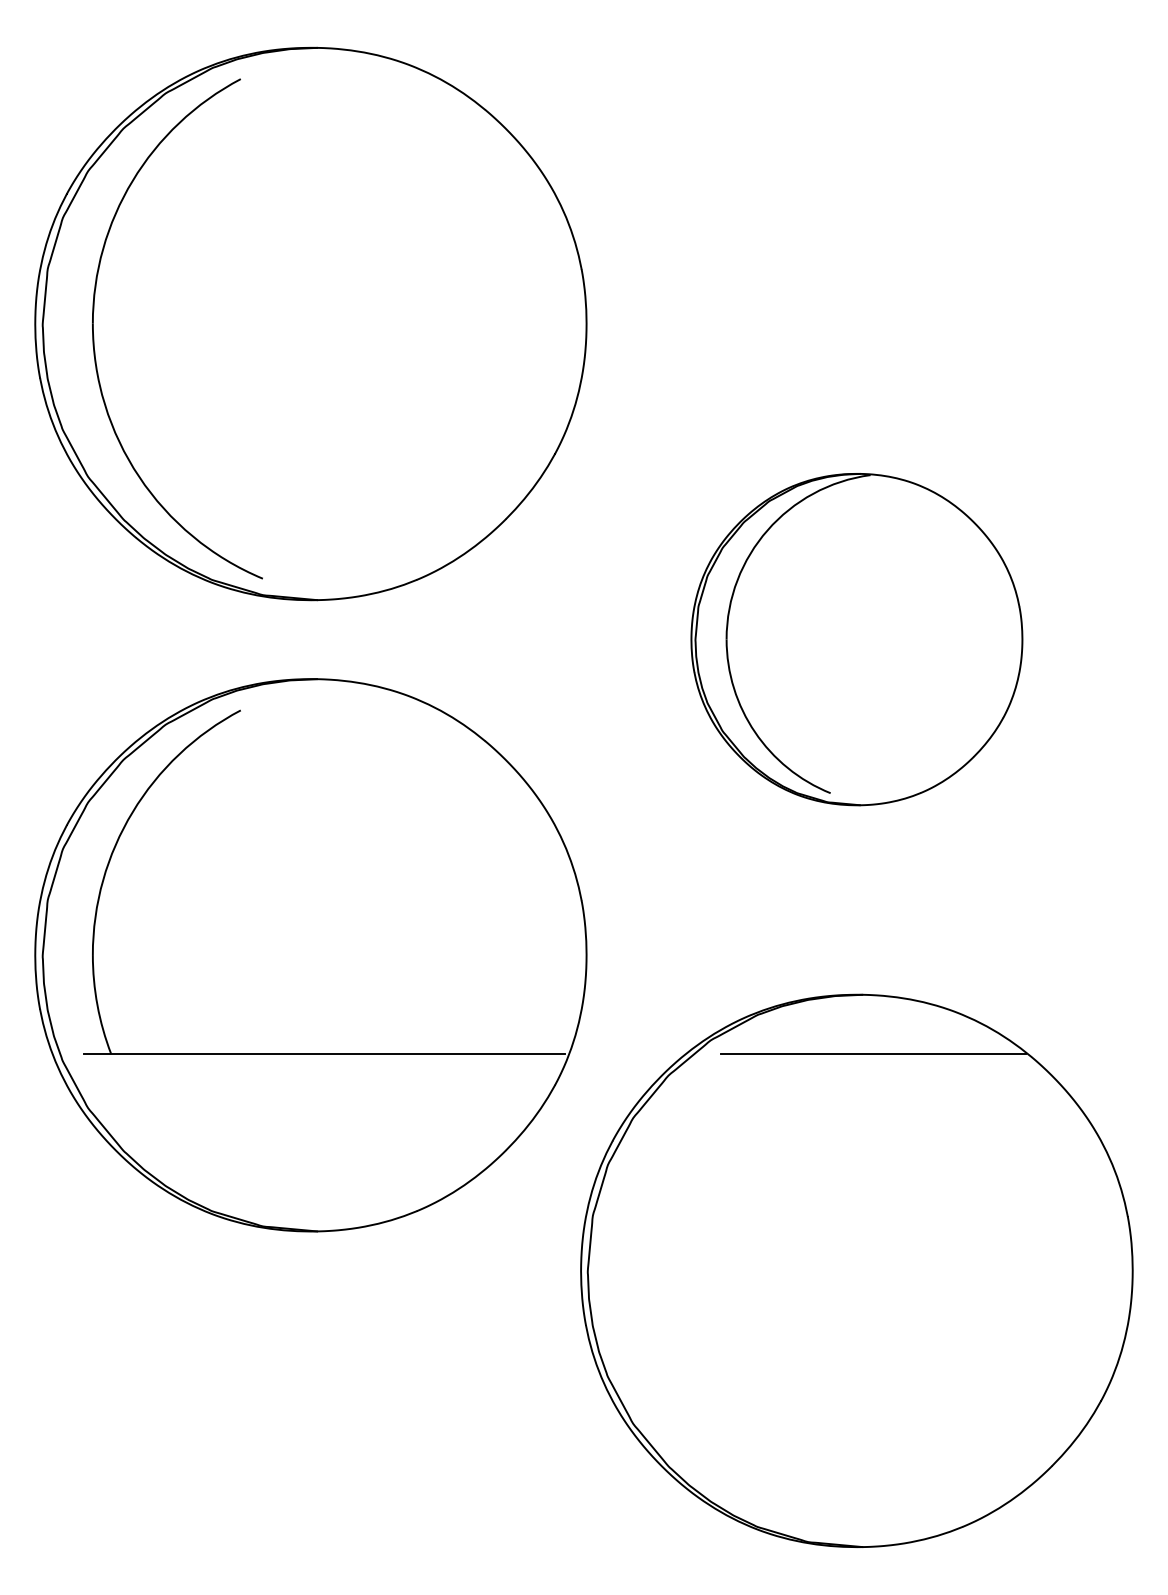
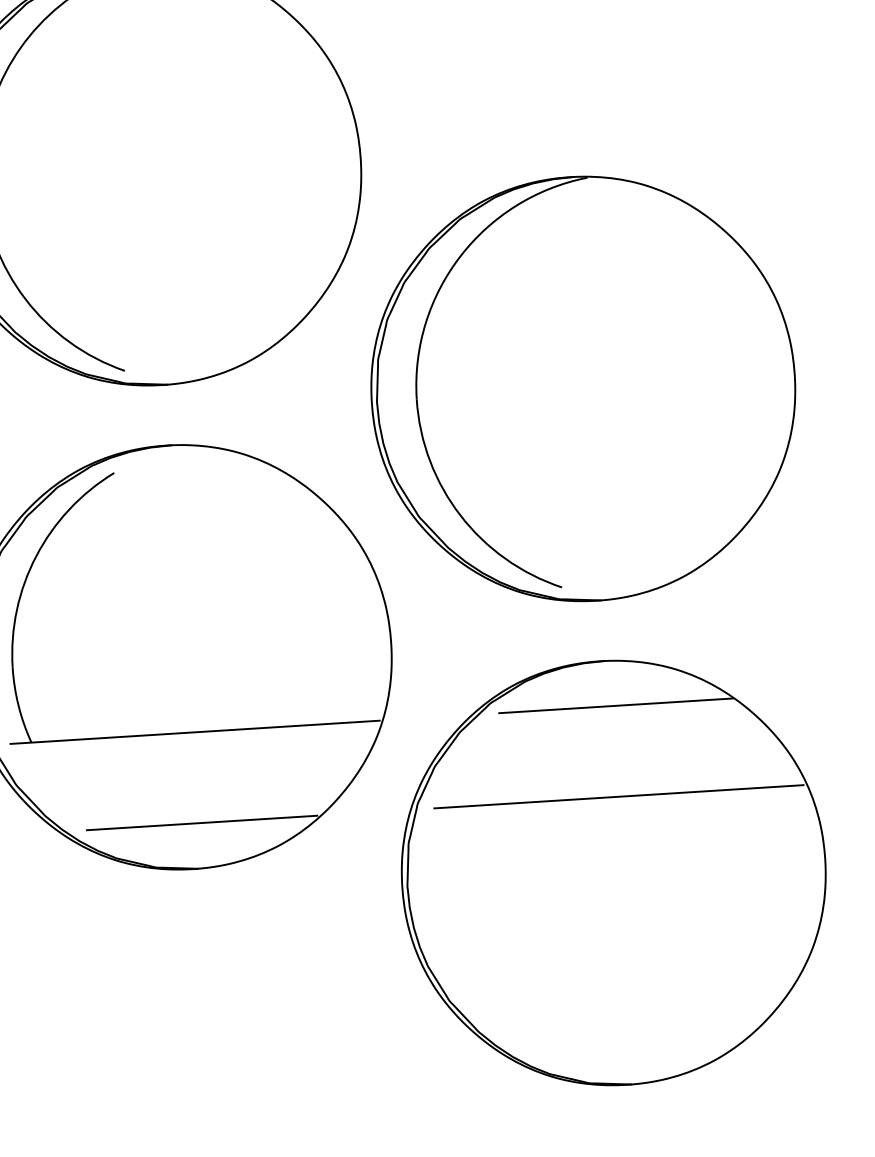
part: (856, 639) -> (583, 388), size x1.67
line: (326, 1172) -> (202, 823), added
line: (869, 1172) -> (618, 796), added

